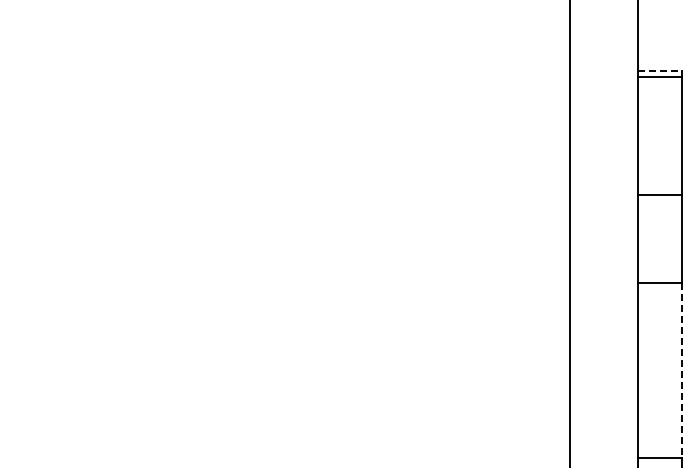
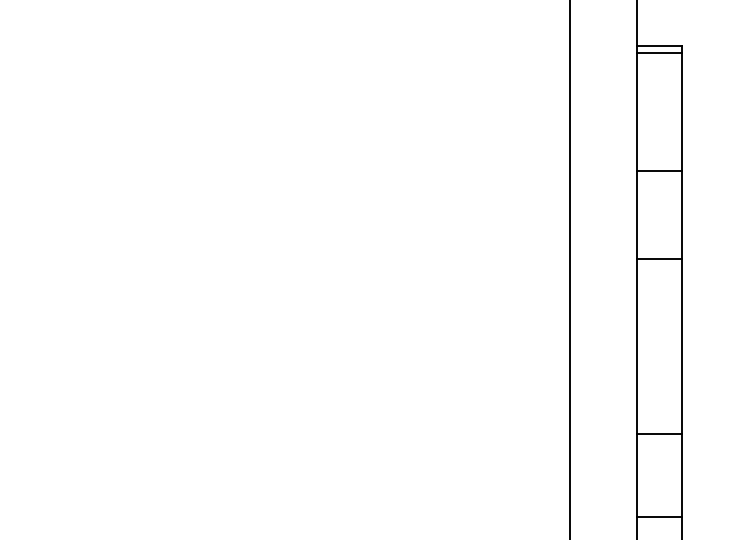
line: (660, 70) -> (659, 46), dashed -> solid
line: (682, 370) -> (681, 346), dashed -> solid

